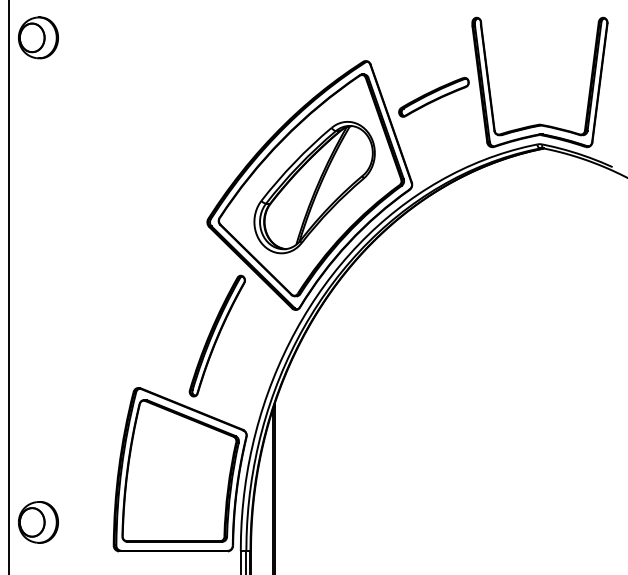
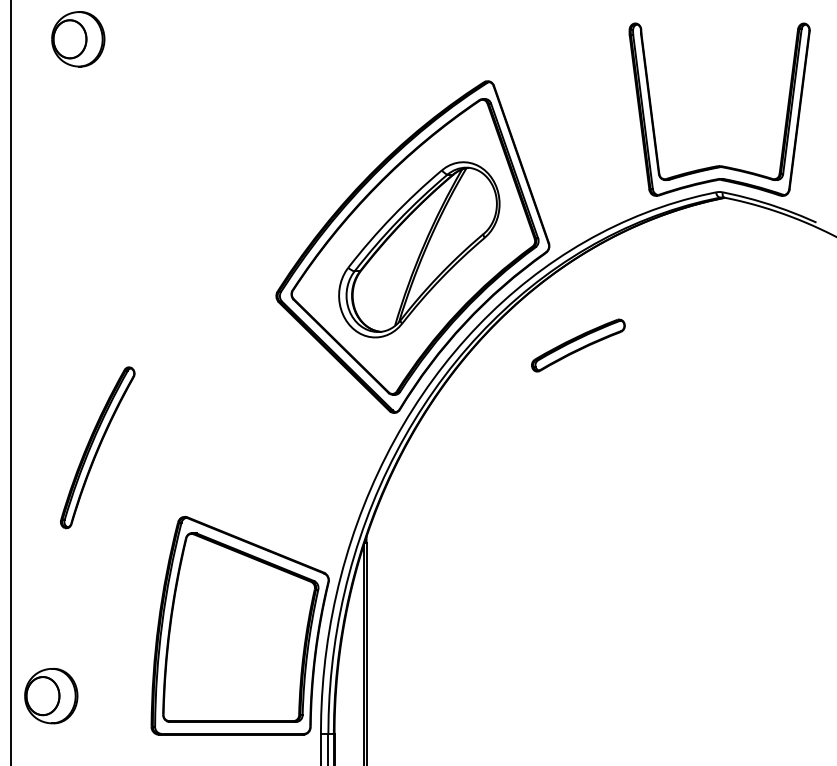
part: (38, 38) -> (78, 39), moved
part: (434, 97) -> (578, 345), moved
part: (217, 335) -> (97, 447), moved

